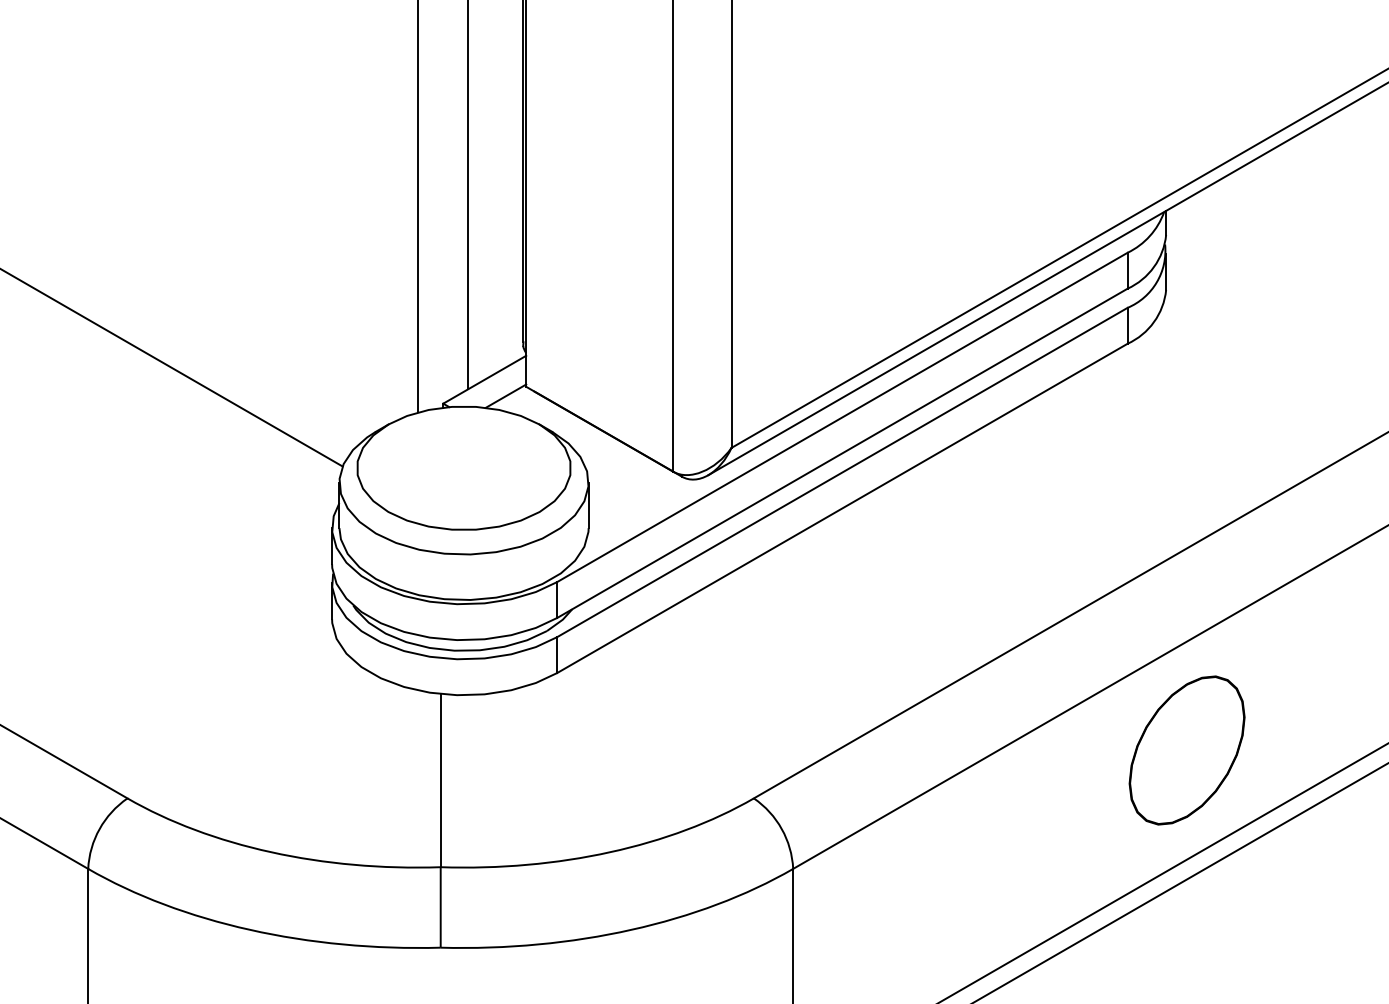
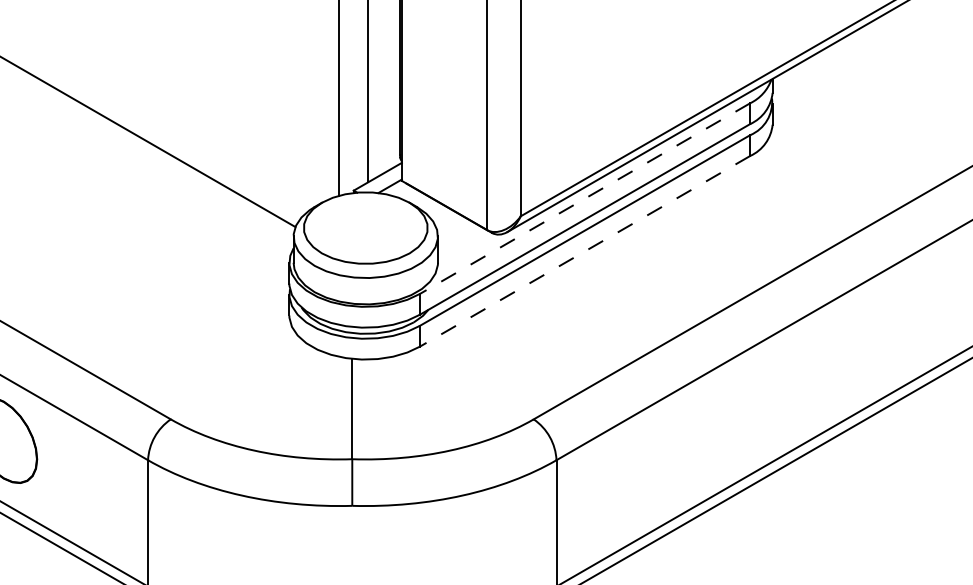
line: (843, 417) -> (585, 198), solid -> dashed
line: (843, 508) -> (585, 251), solid -> dashed
part: (1186, 750) -> (784, 391), removed

